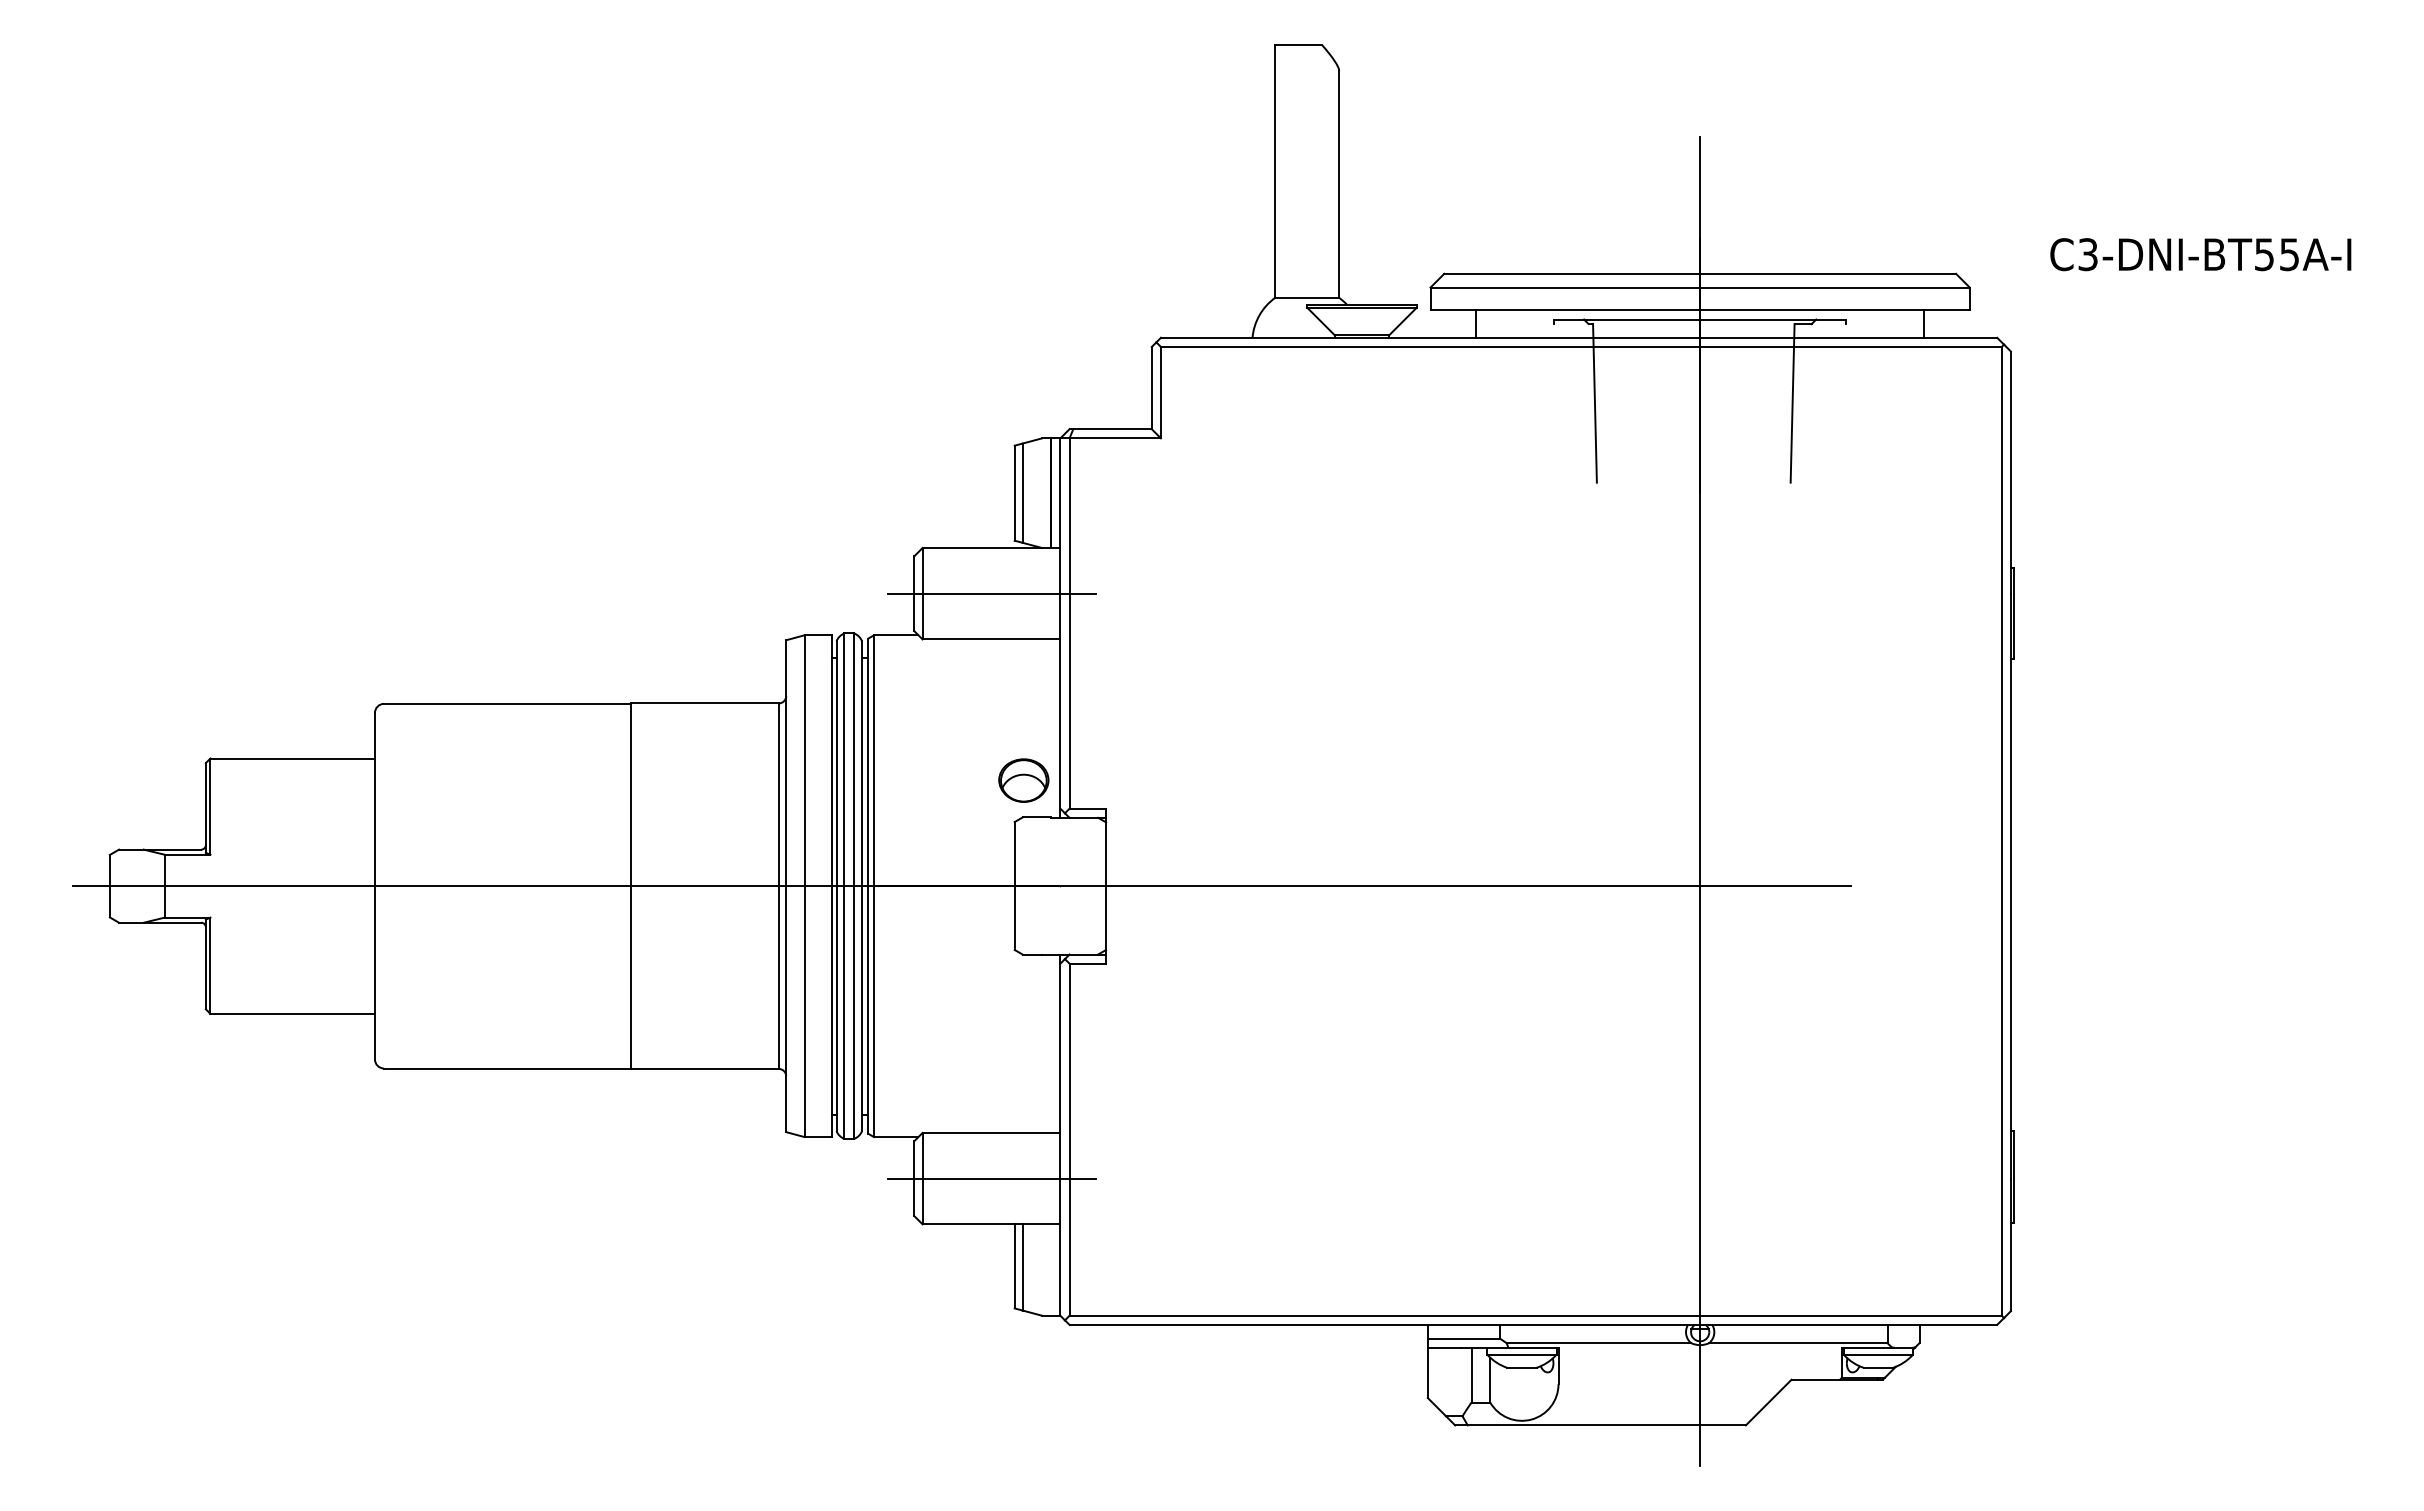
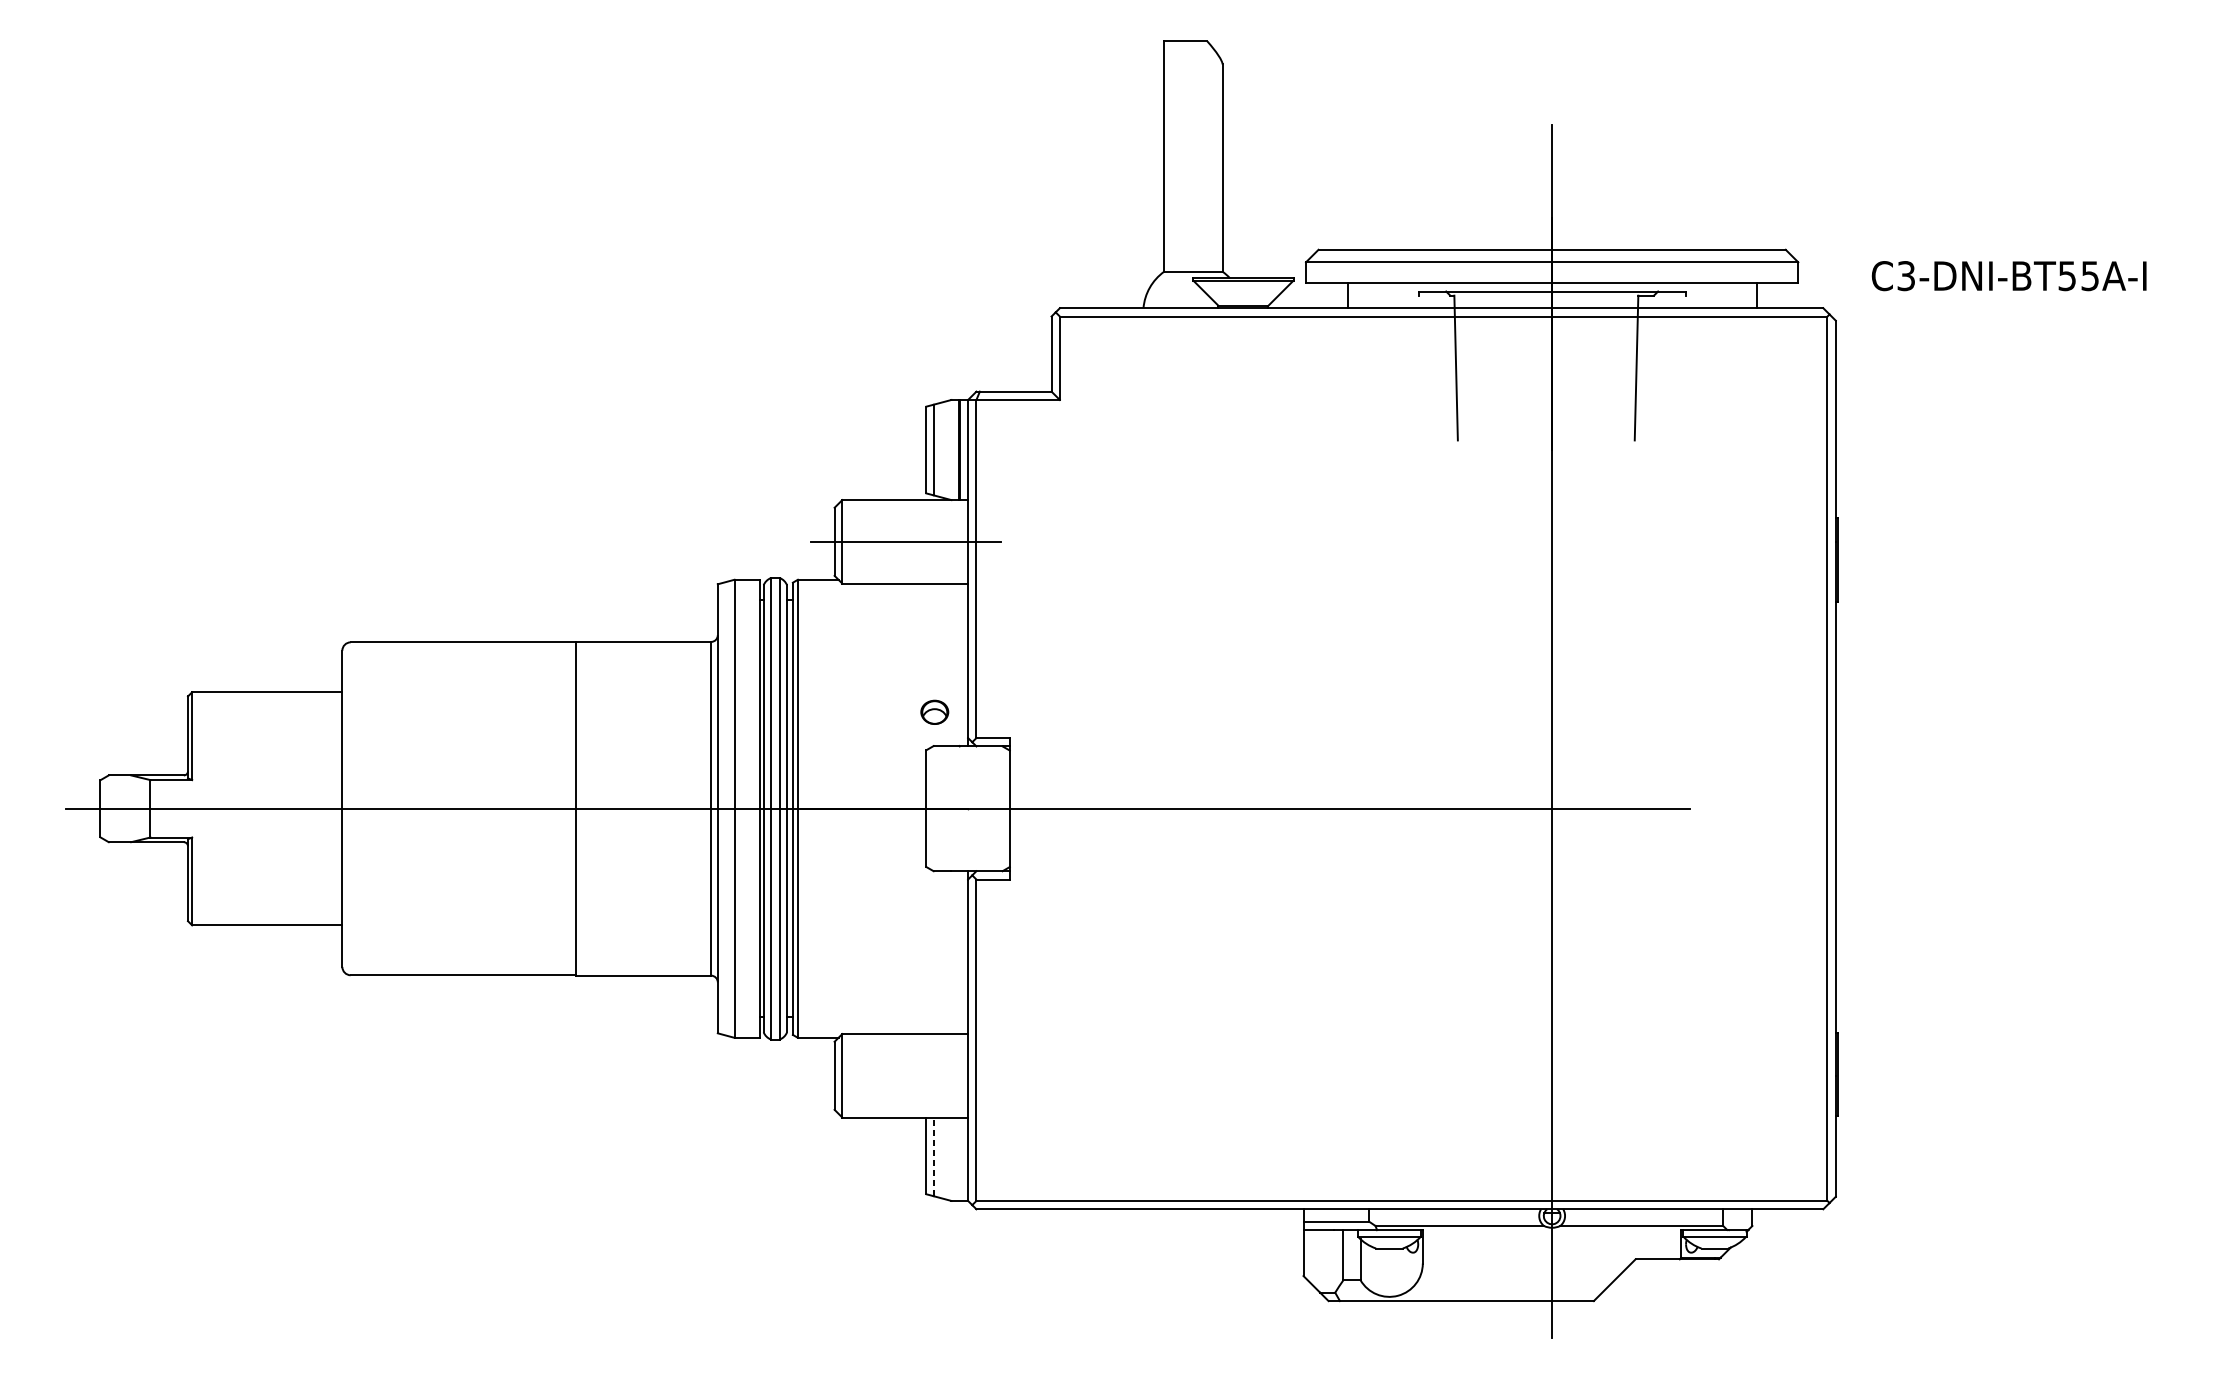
text: (2200, 254) -> (2008, 275), moved
part: (1023, 780) -> (934, 712), size x0.6
line: (992, 1178) -> (906, 1075), removed
line: (1022, 1266) -> (933, 1155), solid -> dashed

